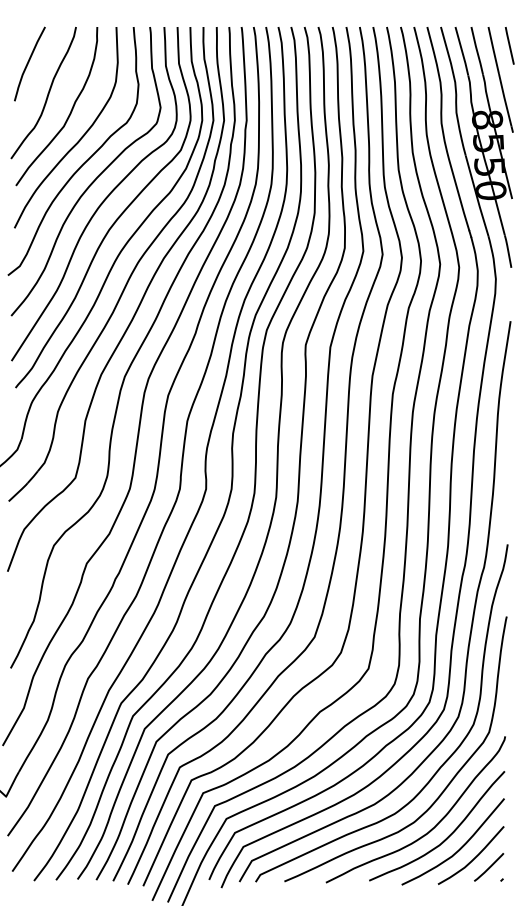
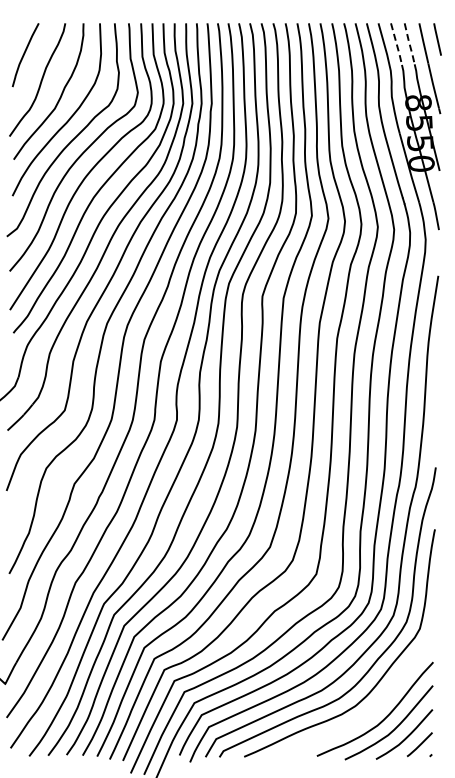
line: (477, 50) -> (409, 43), solid -> dashed
line: (461, 52) -> (396, 45), solid -> dashed
curve: (428, 831) -> (367, 713), removed

